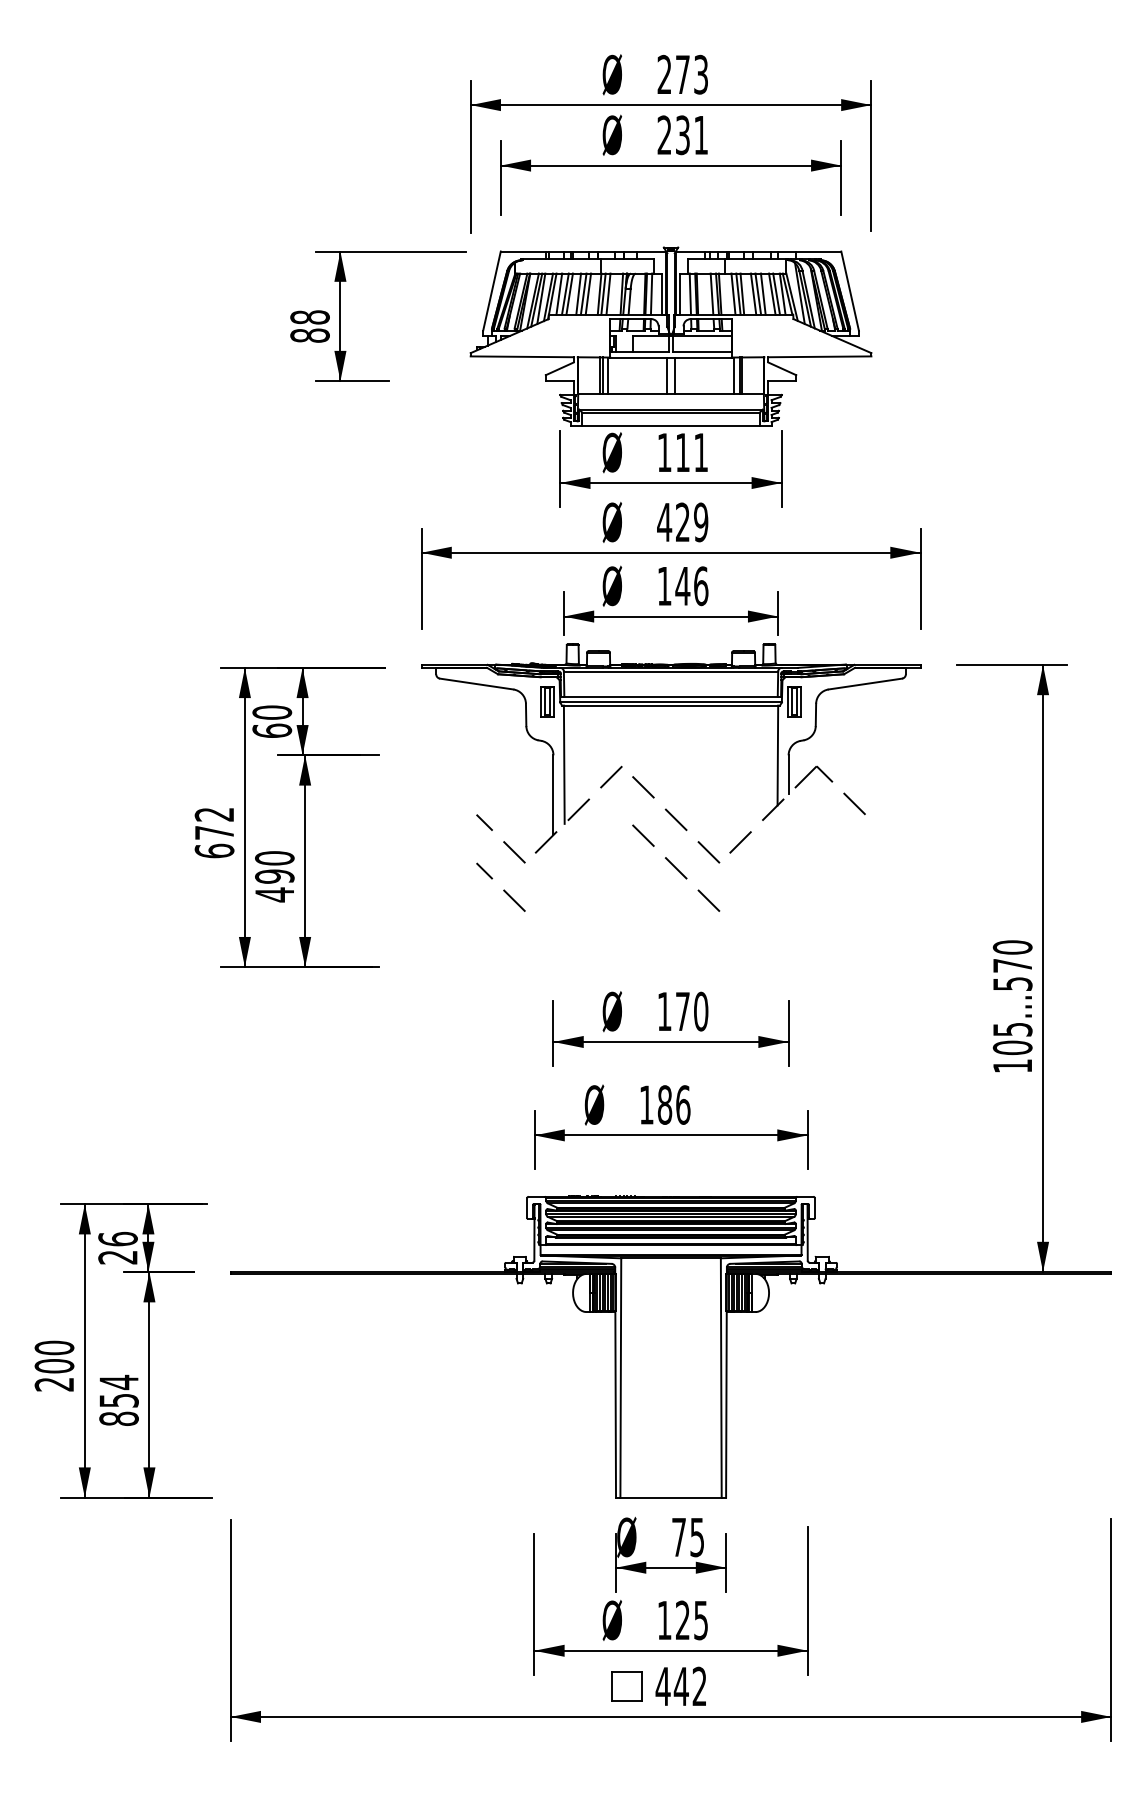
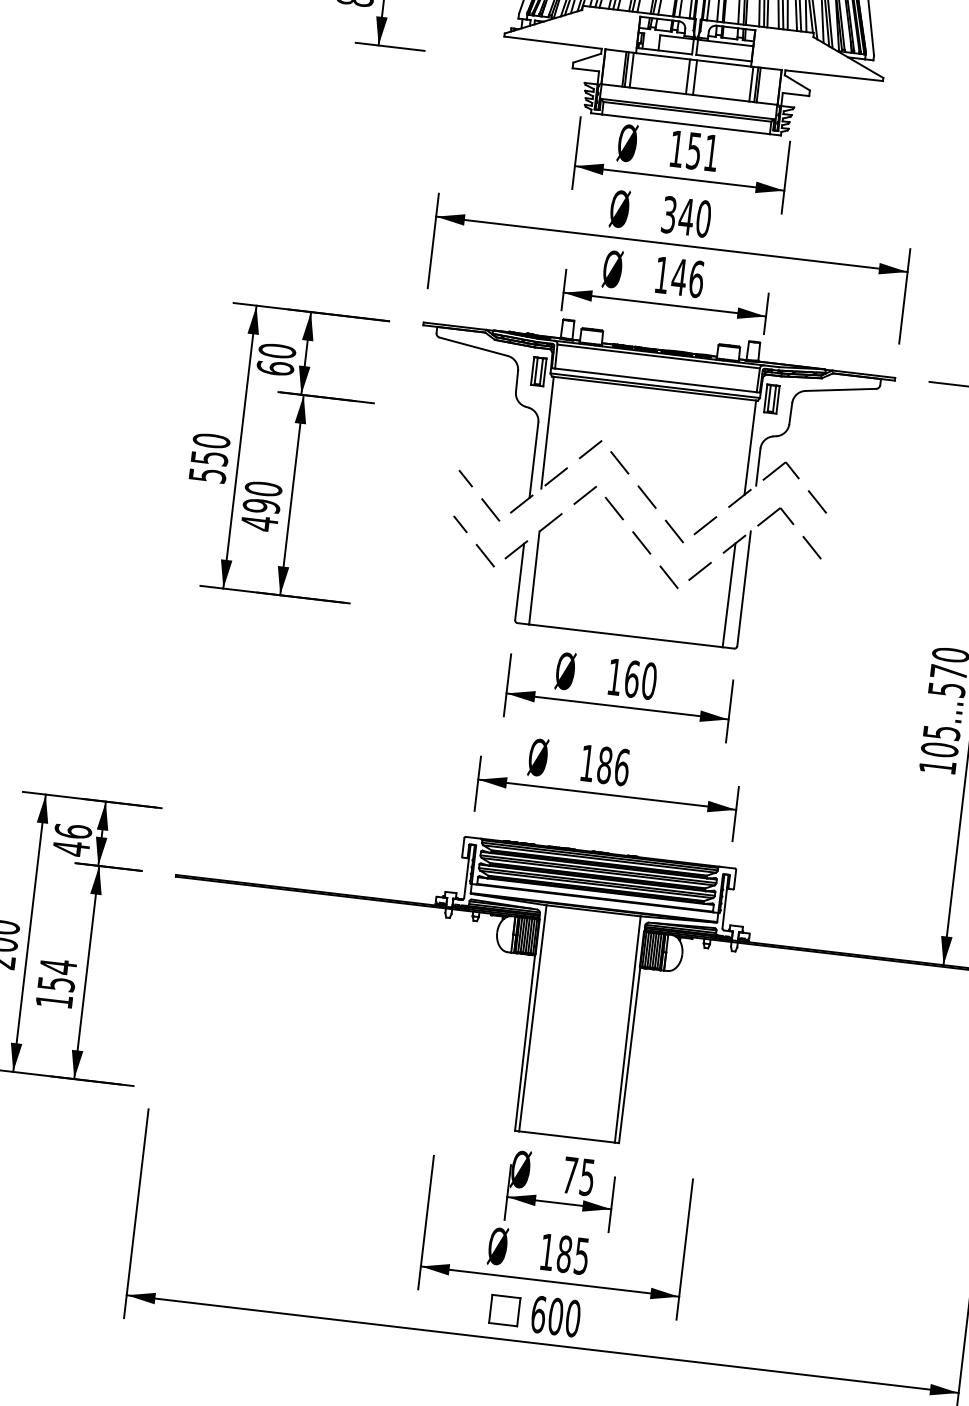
text: (682, 452) -> (693, 150), 111 -> 151
text: (682, 522) -> (686, 216), 429 -> 340
text: (214, 832) -> (209, 457), 672 -> 550
part: (729, 900) -> (688, 579), added
text: (682, 1011) -> (631, 678), 170 -> 160
text: (117, 1257) -> (70, 848), 26 -> 46
text: (118, 1418) -> (53, 1000), 854 -> 154
text: (682, 1620) -> (564, 1254), 125 -> 185
text: (680, 1686) -> (555, 1316), 442 -> 600

